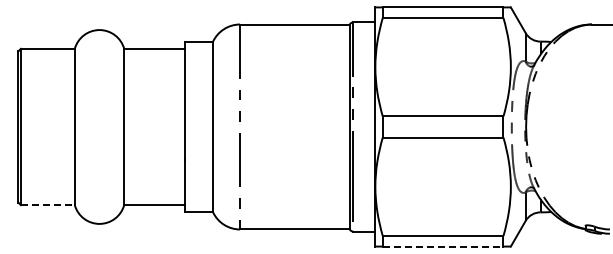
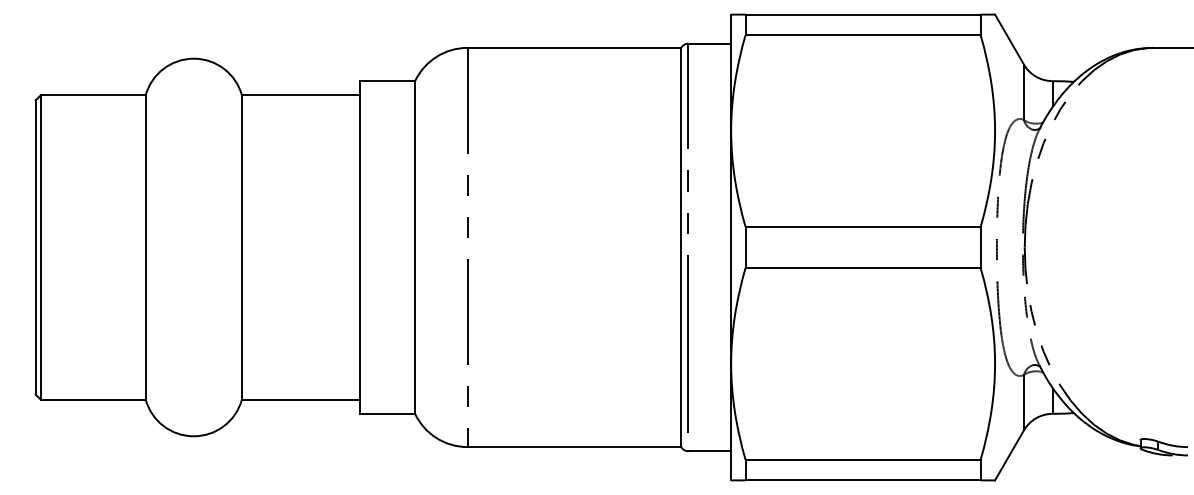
line: (47, 205) -> (92, 400), dashed -> solid
line: (443, 246) -> (863, 480), dashed -> solid

